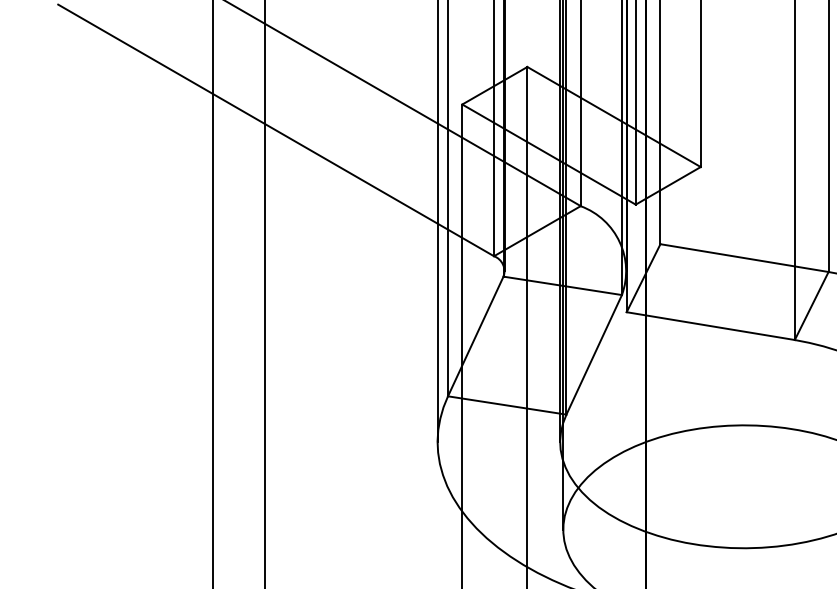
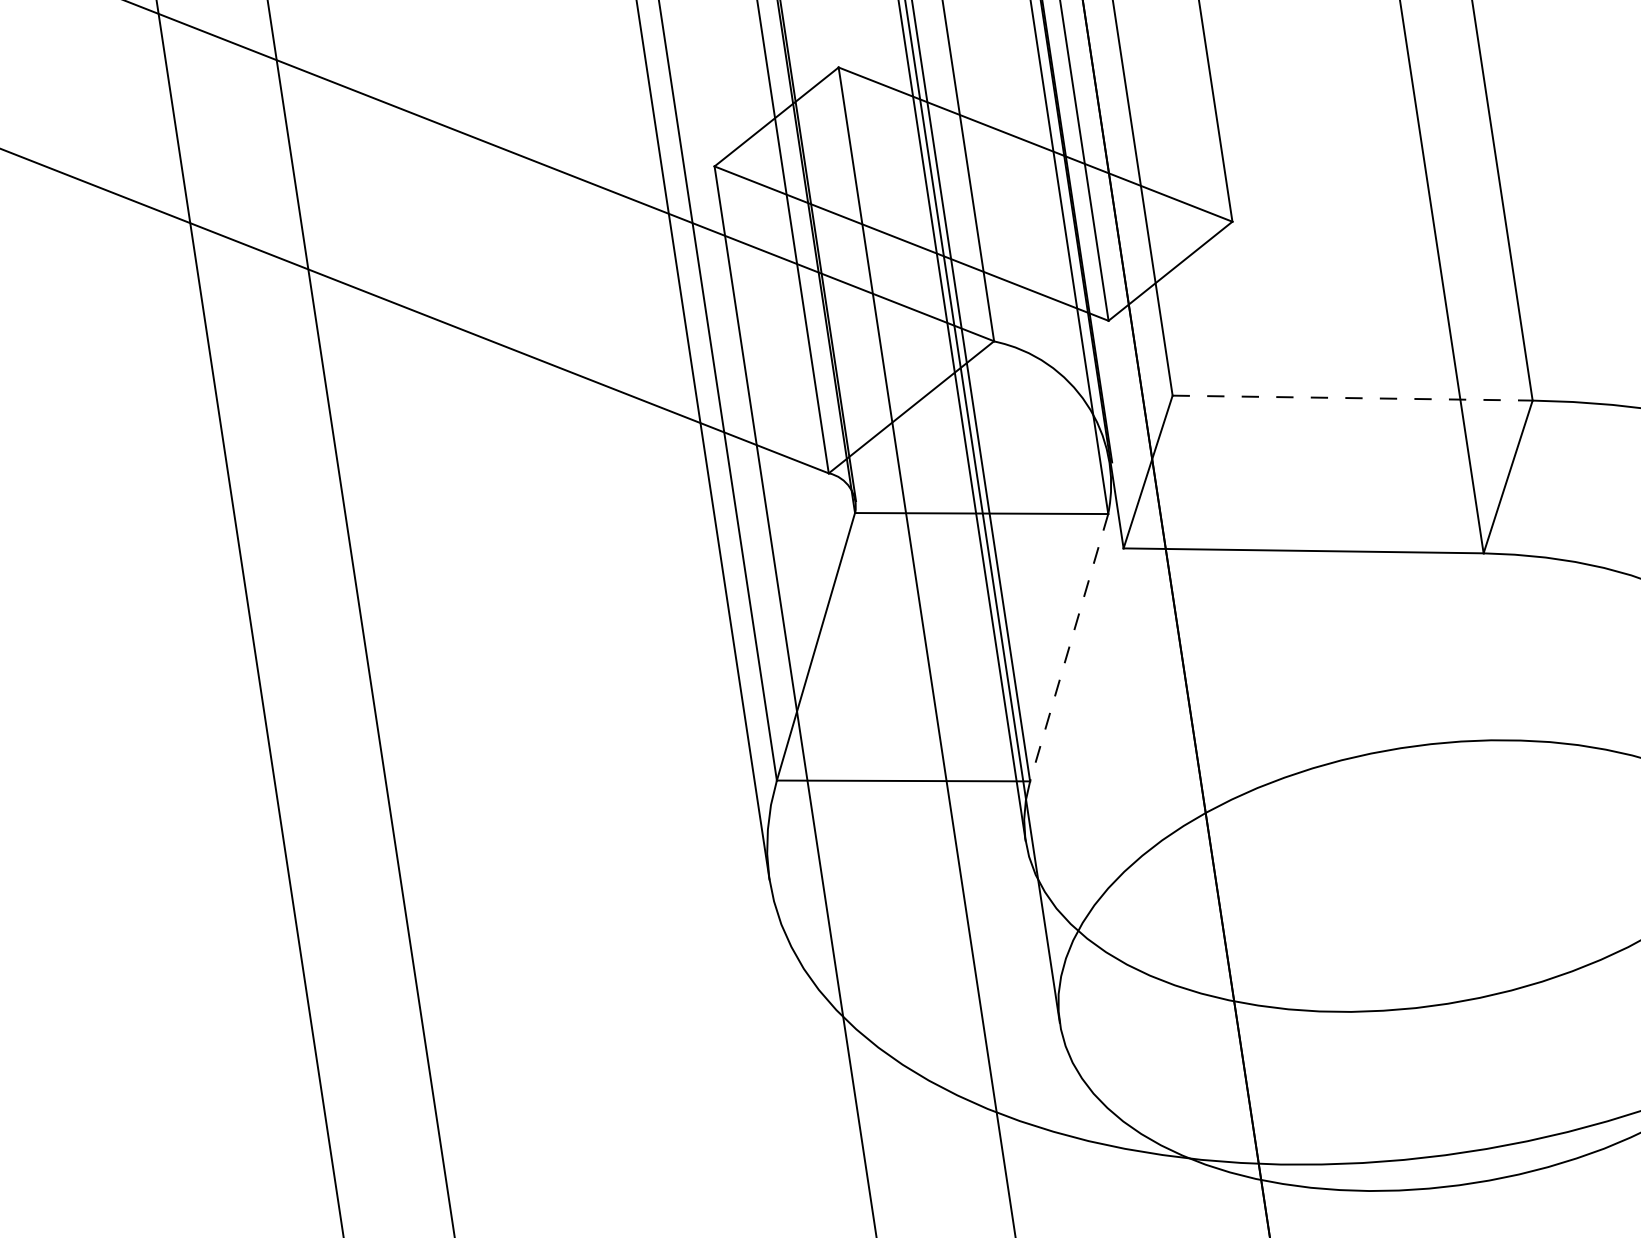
line: (745, 258) -> (1354, 398), solid -> dashed
line: (594, 354) -> (1069, 646), solid -> dashed

